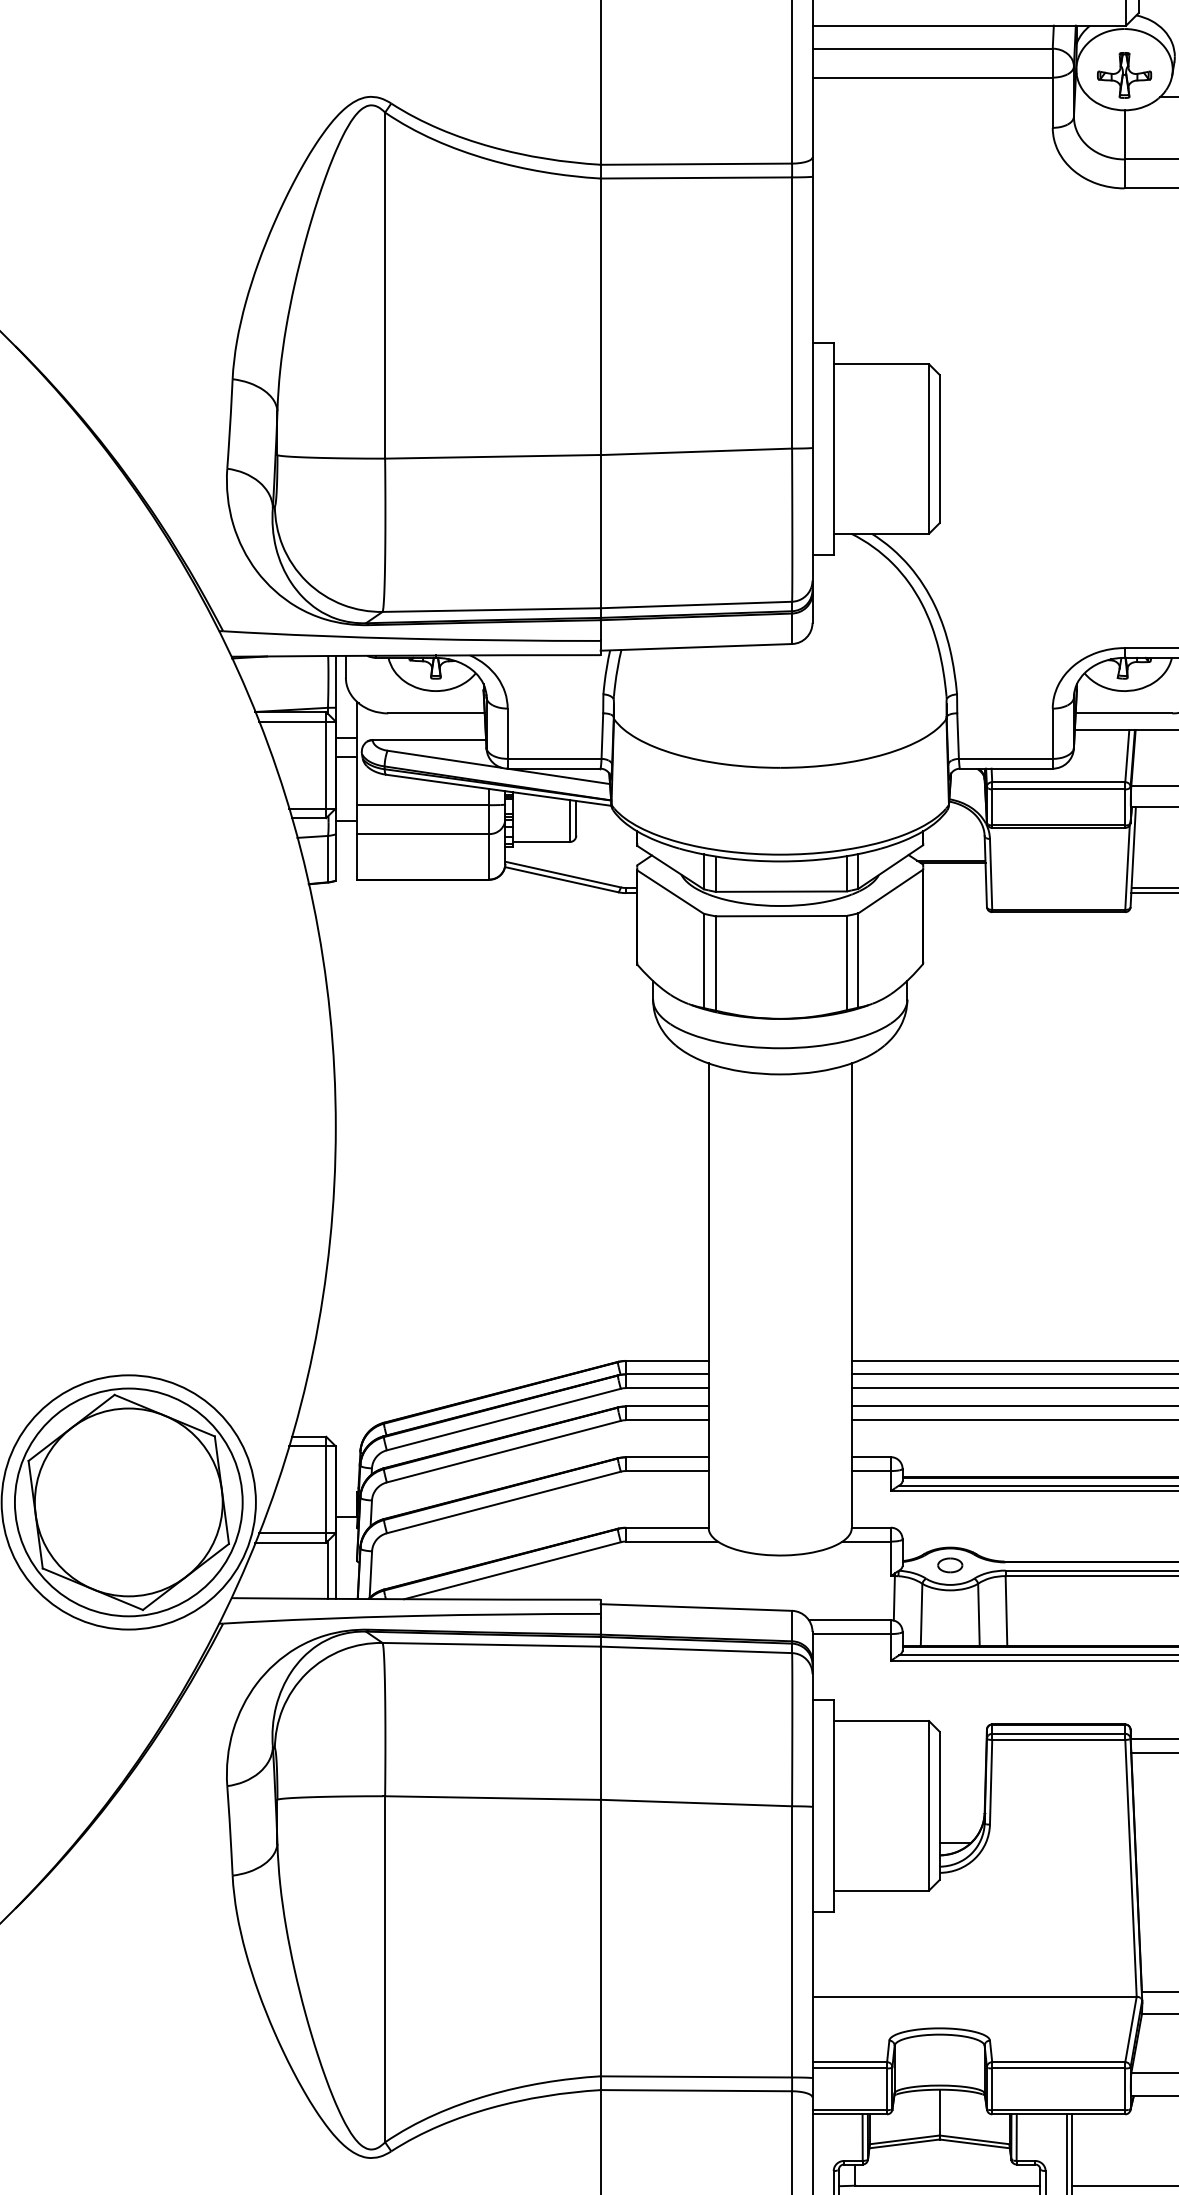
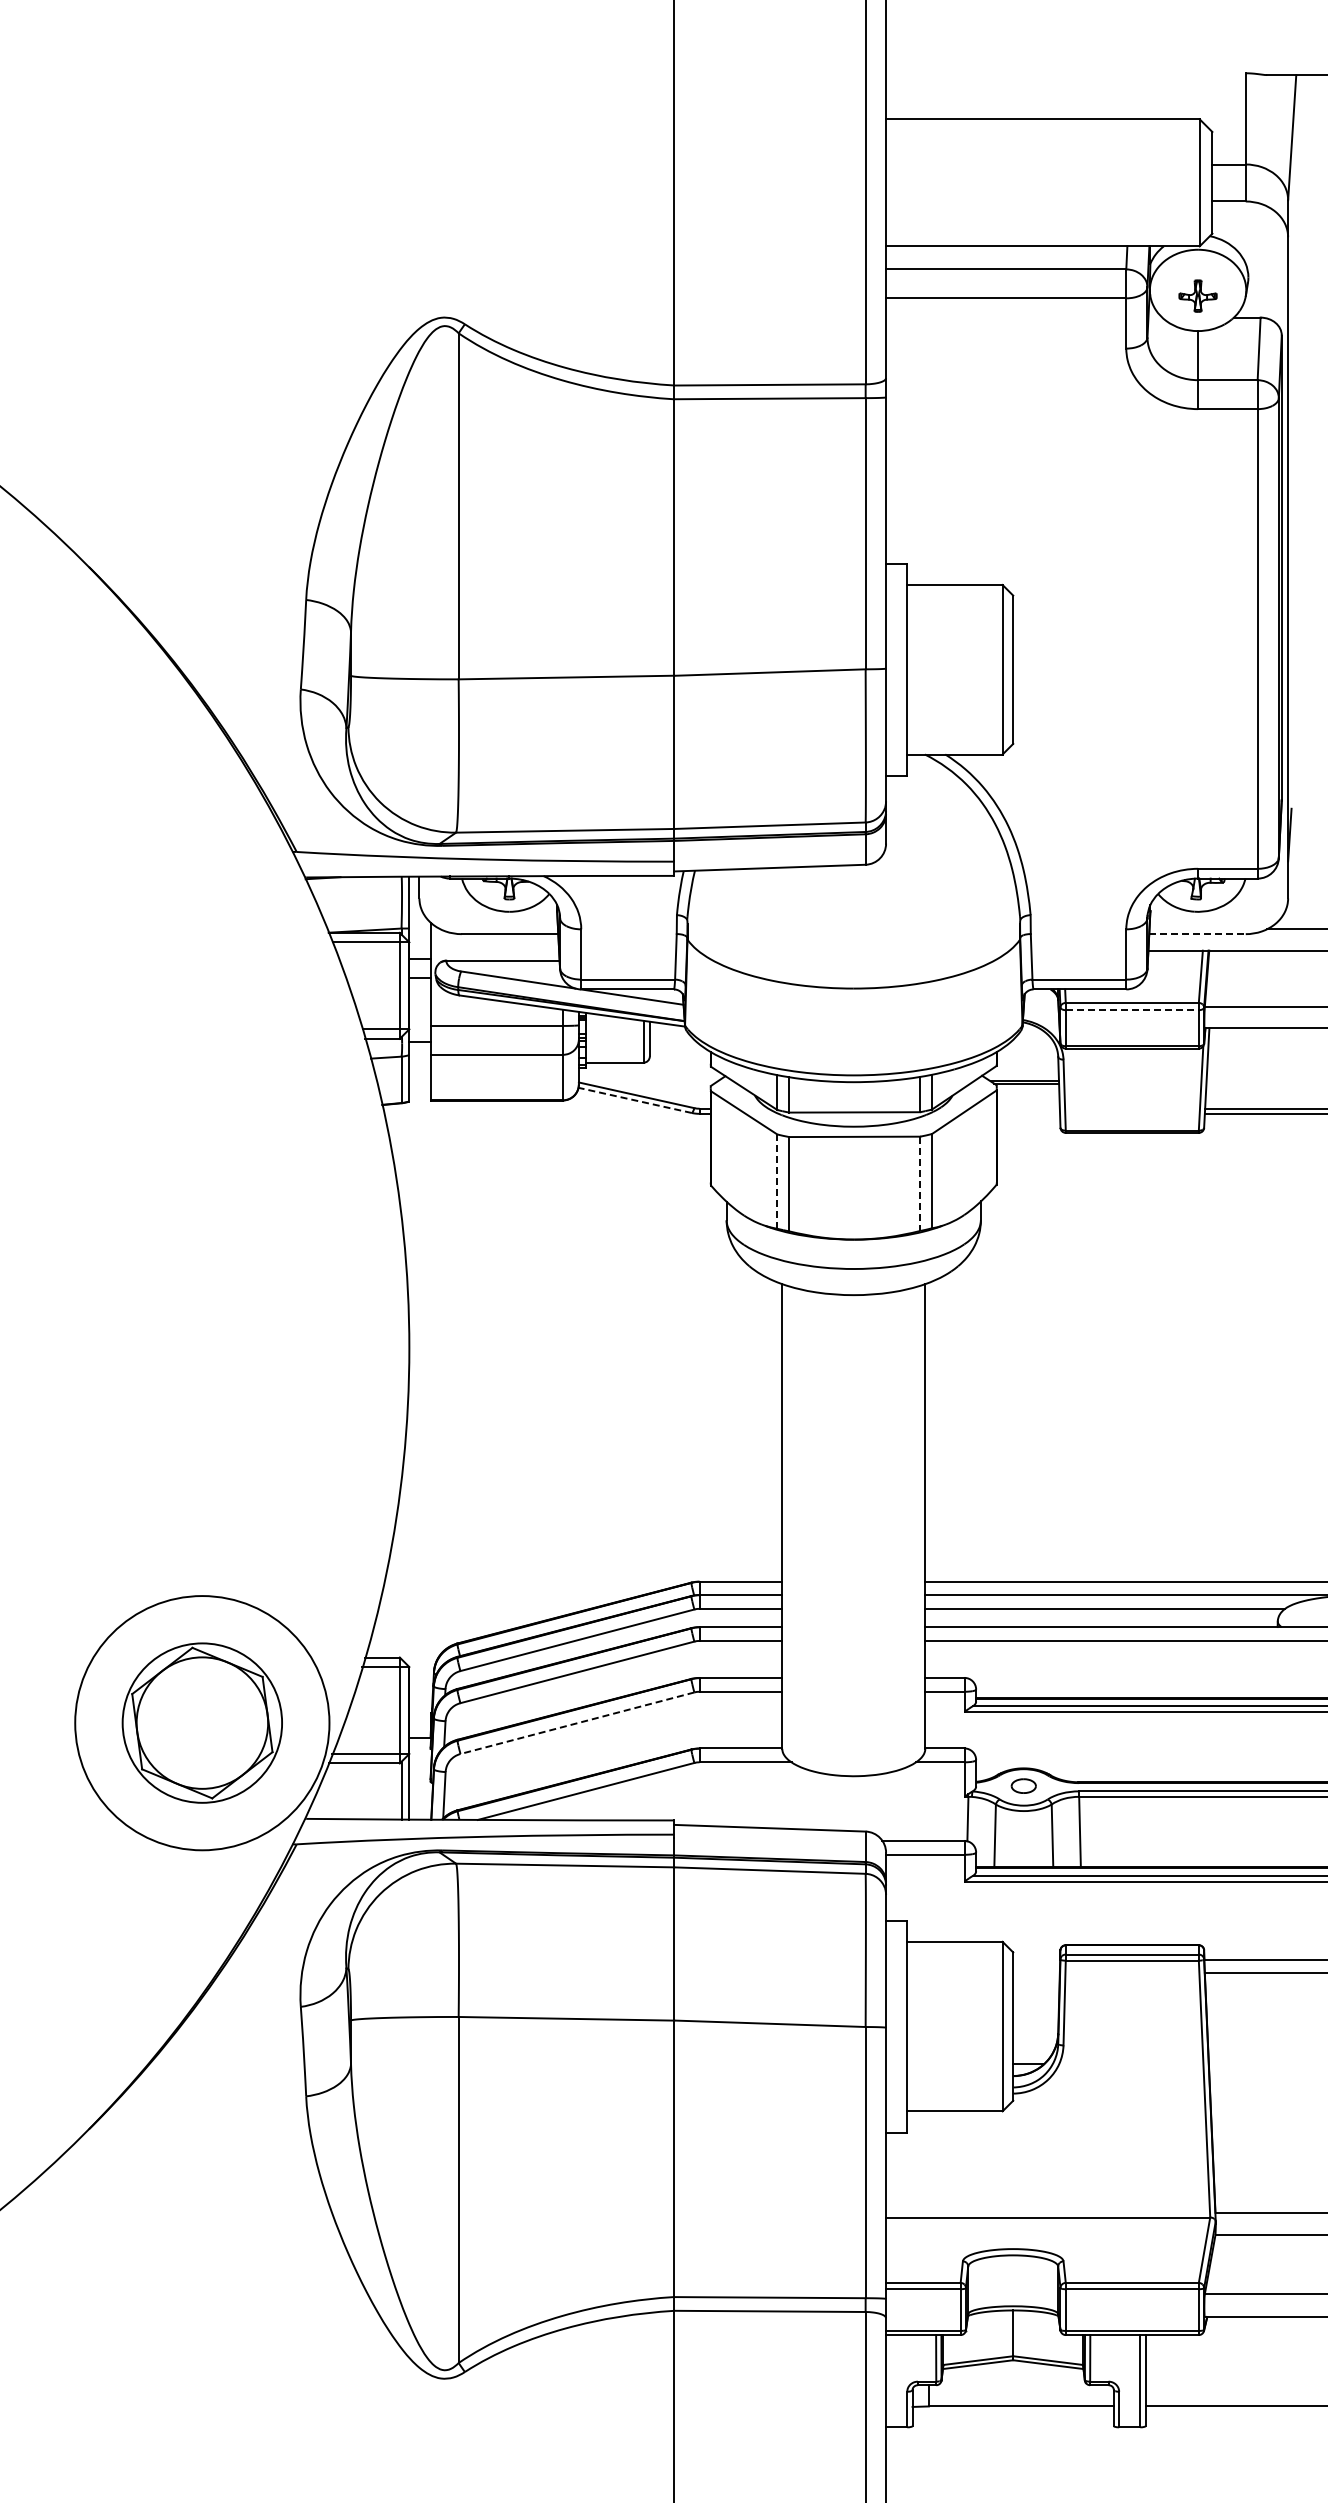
part: (1123, 74) -> (1197, 295), size x0.7
line: (1124, 713) -> (1198, 934), solid -> dashed
line: (1058, 789) -> (1132, 1010), solid -> dashed
line: (560, 879) -> (634, 1100), solid -> dashed
line: (703, 961) -> (777, 1182), solid -> dashed
line: (846, 963) -> (920, 1184), solid -> dashed
part: (128, 1501) -> (202, 1722), size x0.7
line: (503, 1502) -> (577, 1723), solid -> dashed

